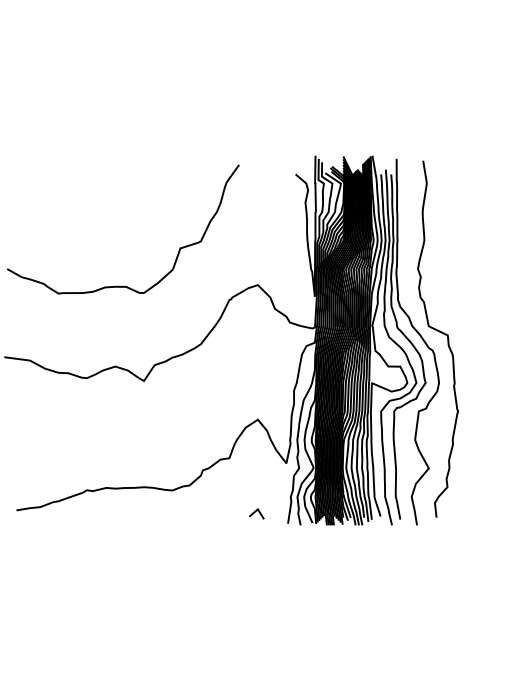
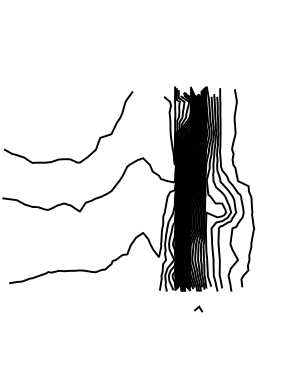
line: (256, 512) -> (198, 308), moved

